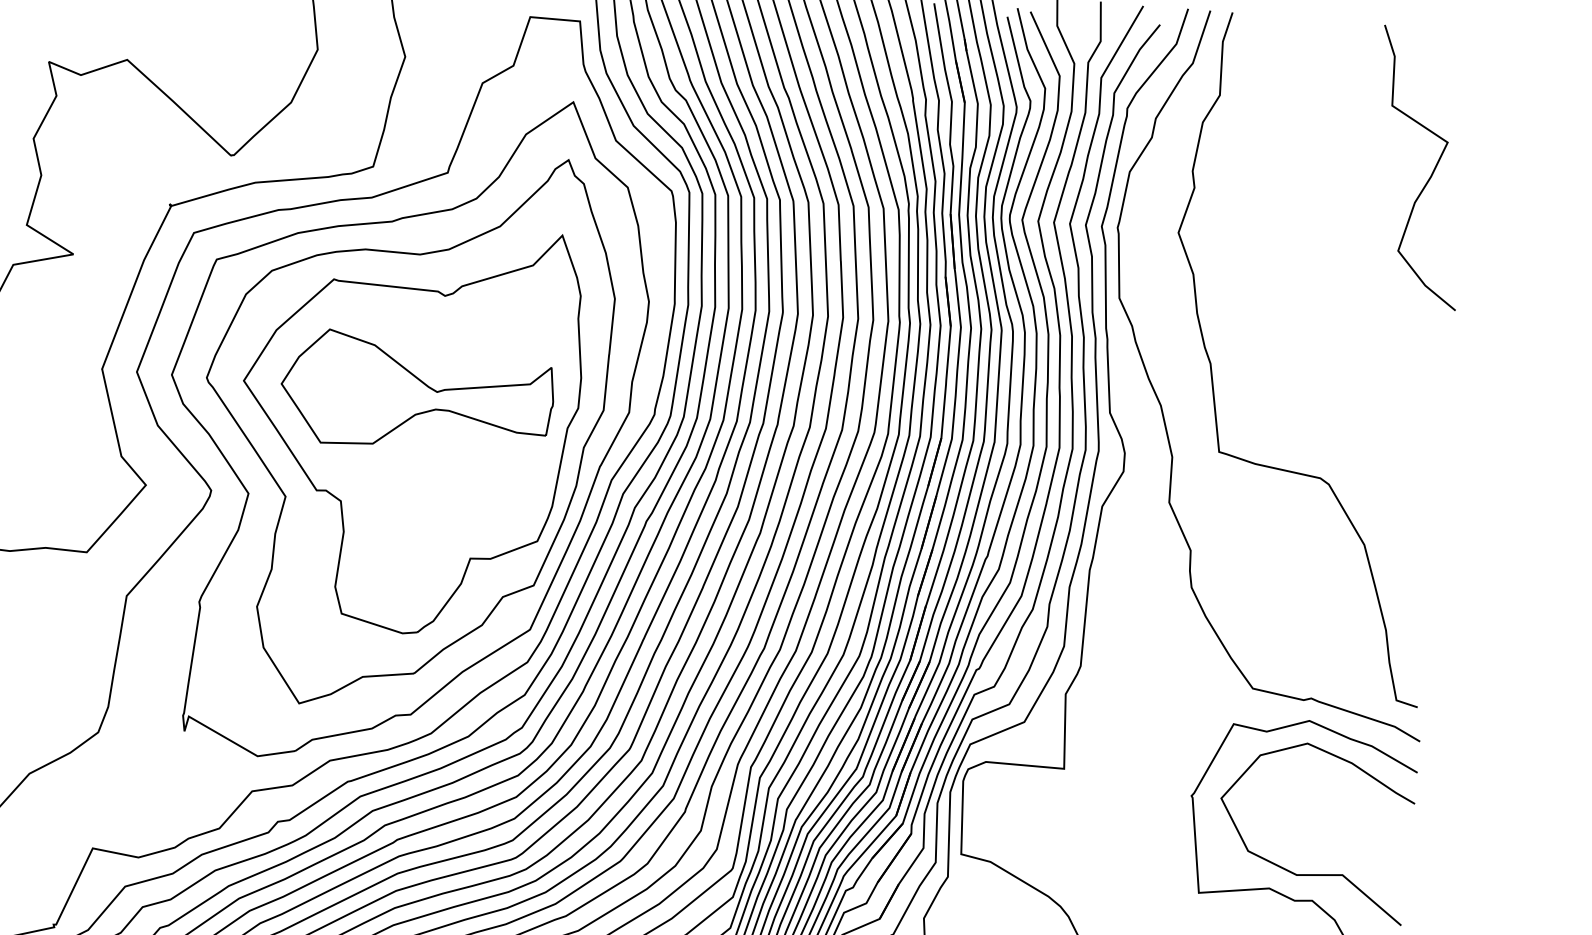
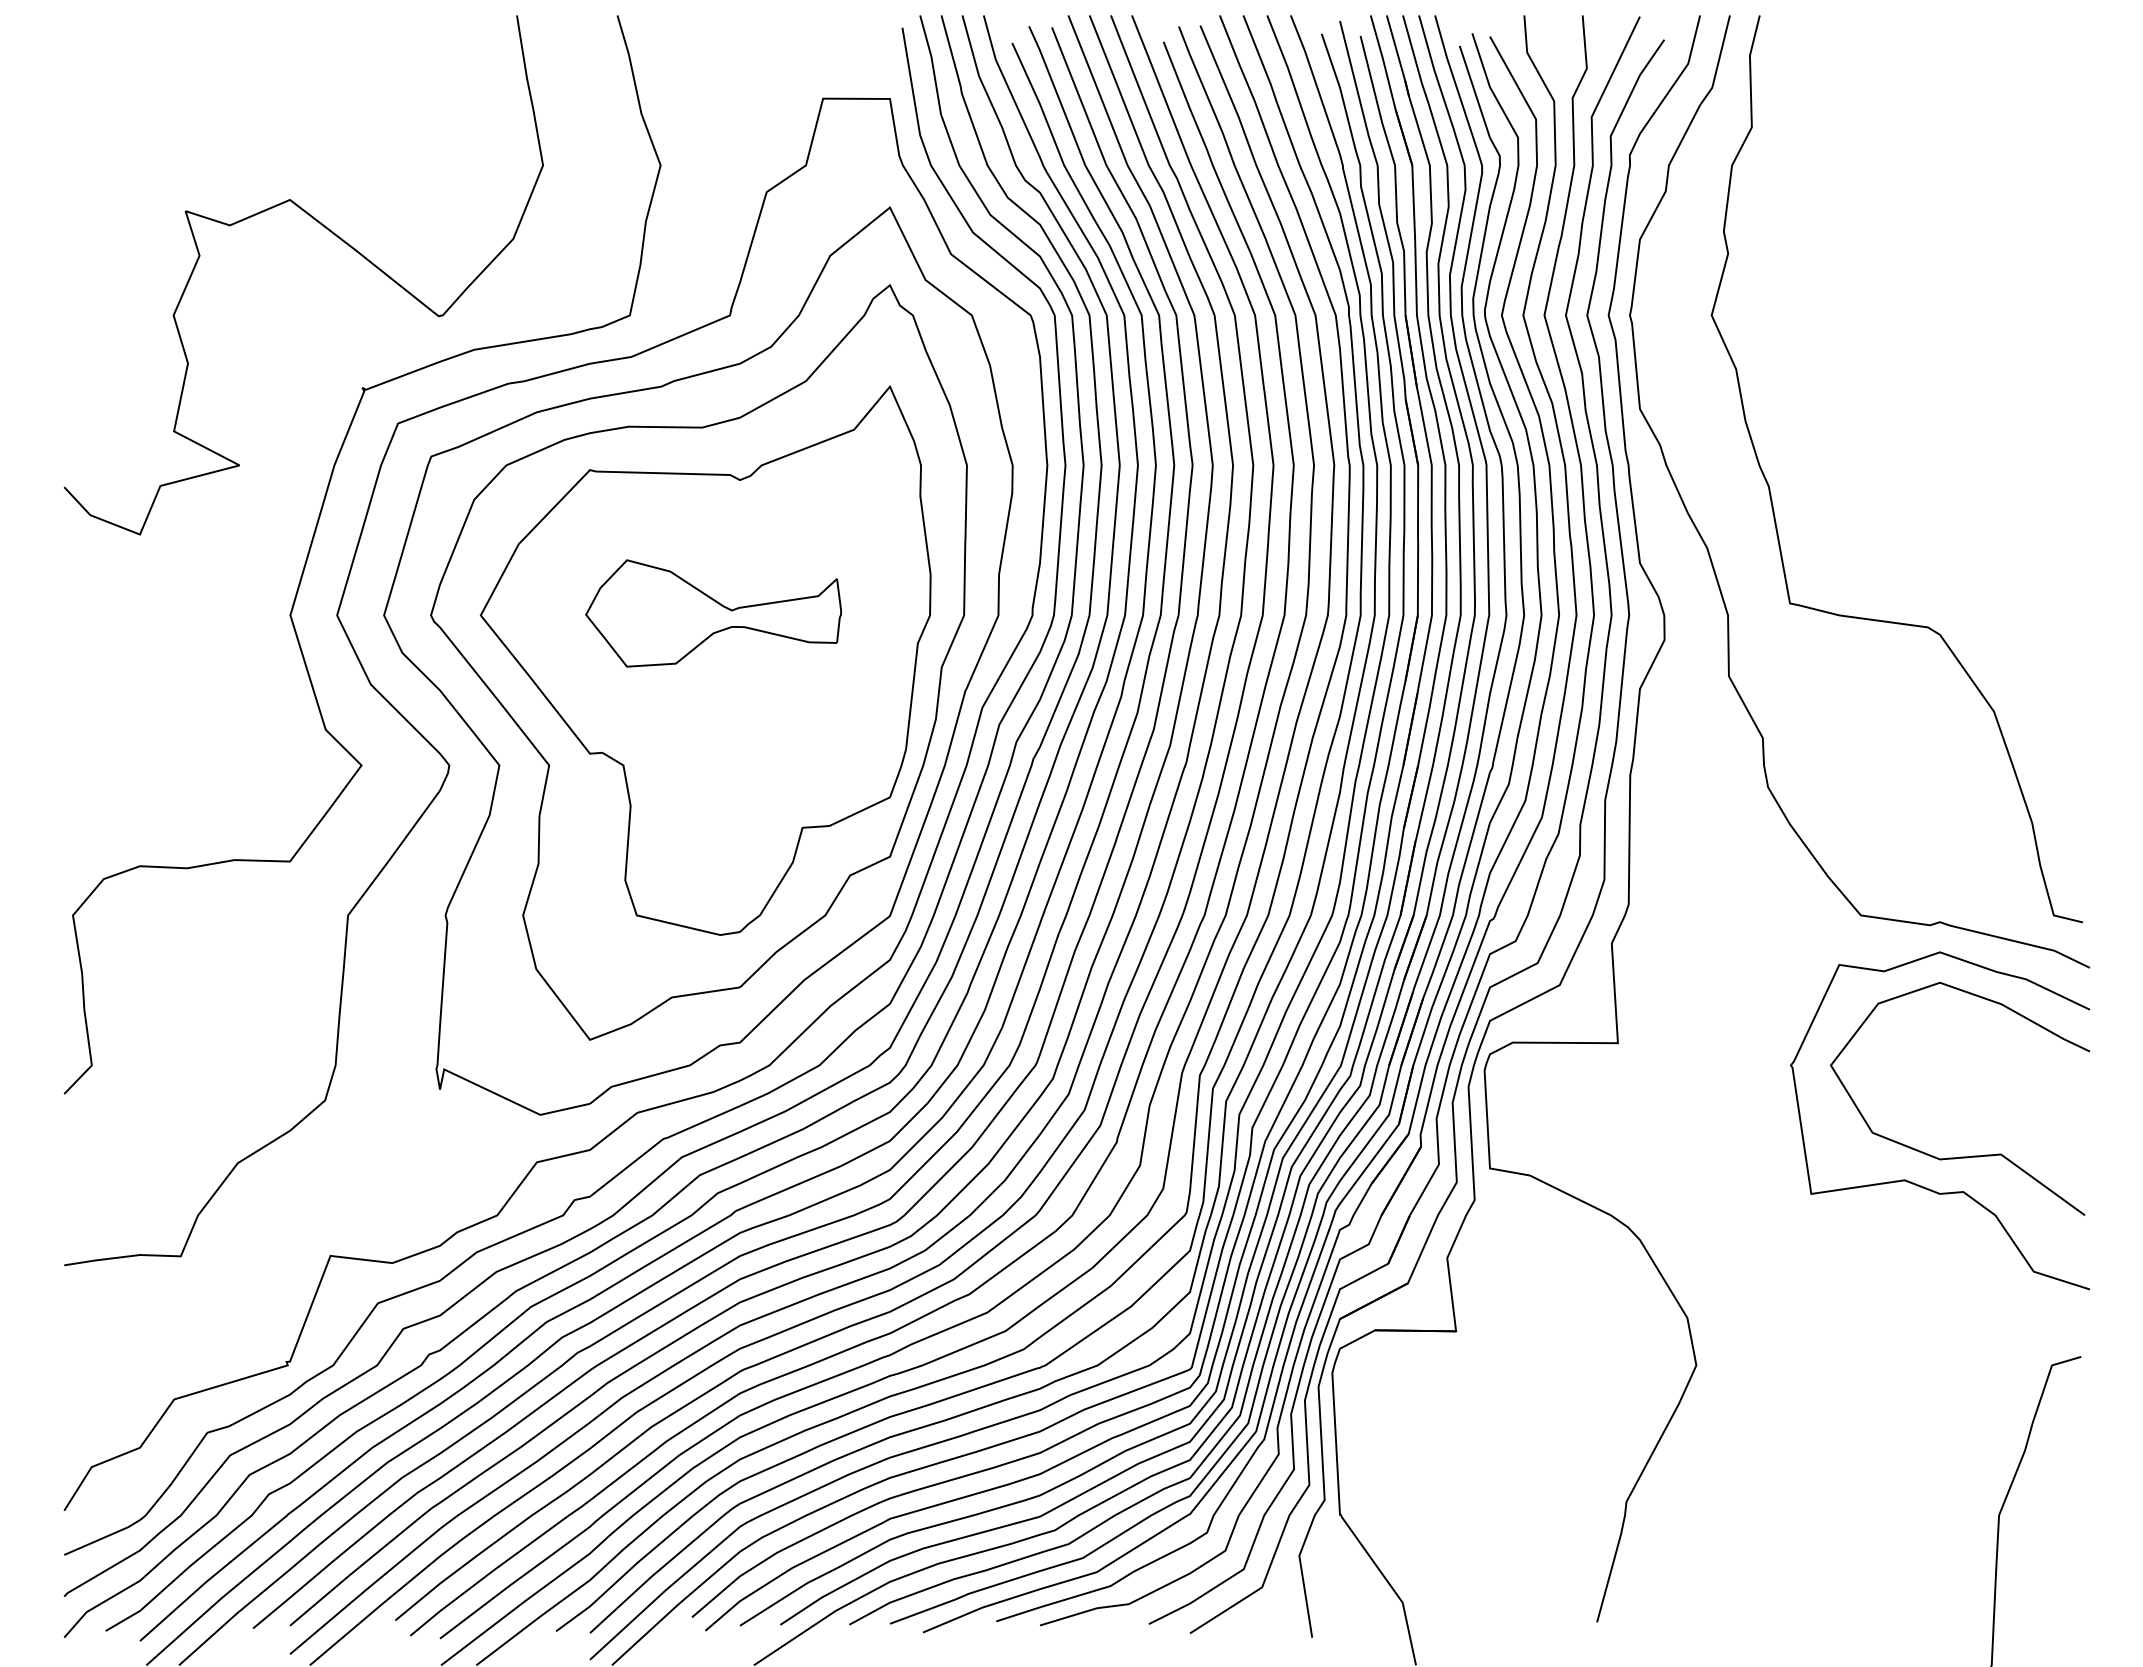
curve: (1431, 174) -> (2042, 209), removed
part: (417, 393) -> (713, 613), size x0.7

